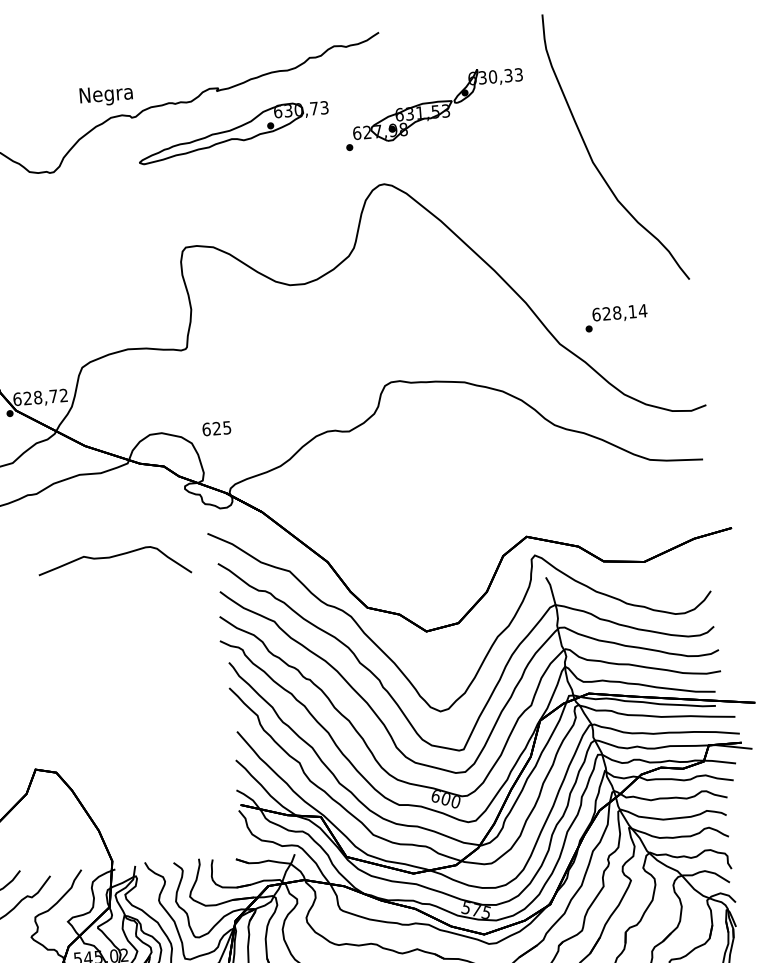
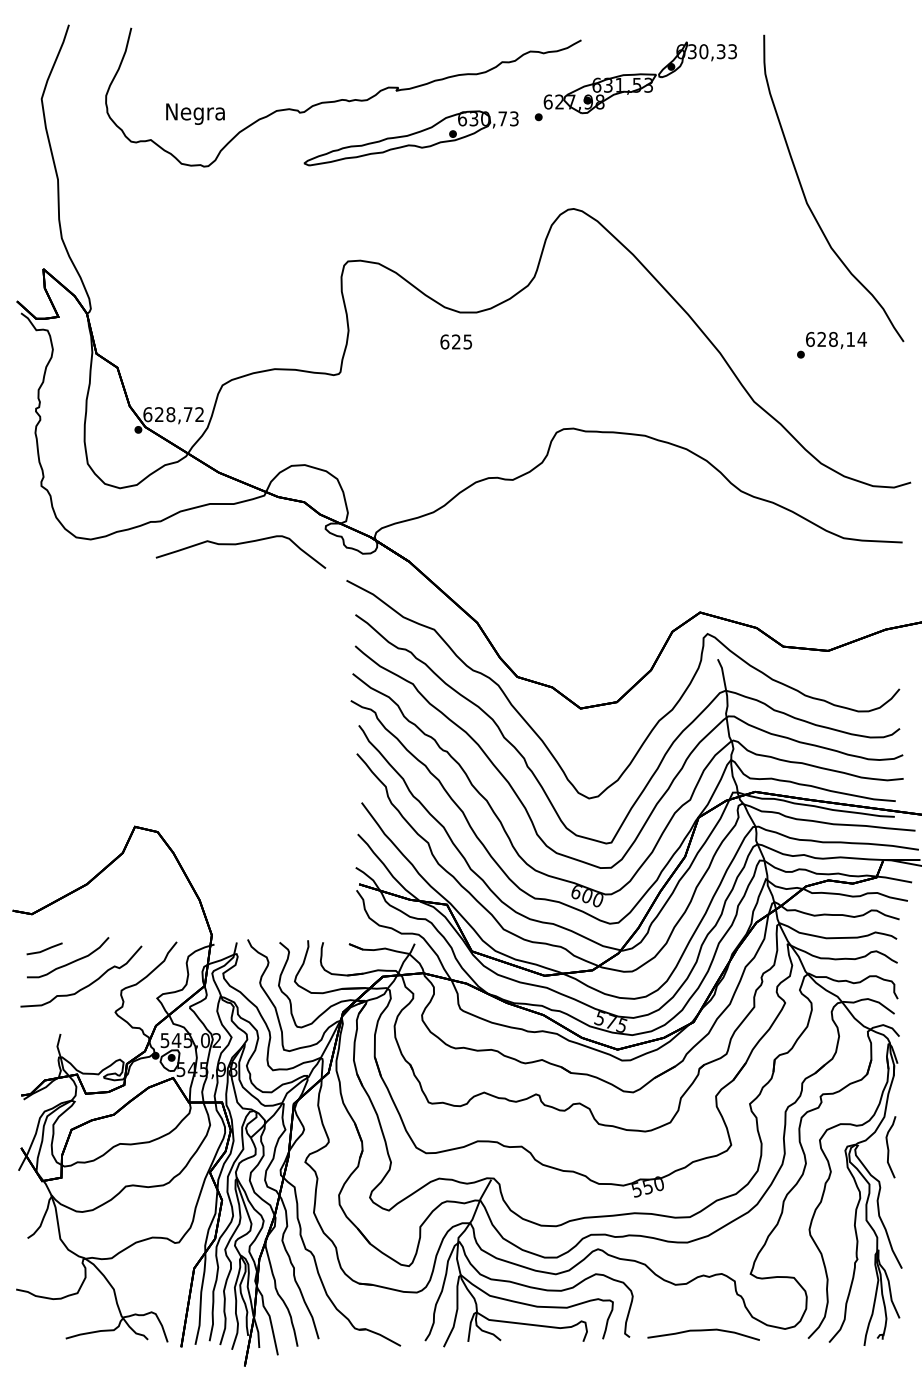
text: (106, 95) -> (195, 113), moved
part: (433, 108) -> (635, 81), moved
text: (615, 318) -> (831, 345), moved
text: (216, 428) -> (456, 341), moved
part: (113, 557) -> (240, 544), moved

